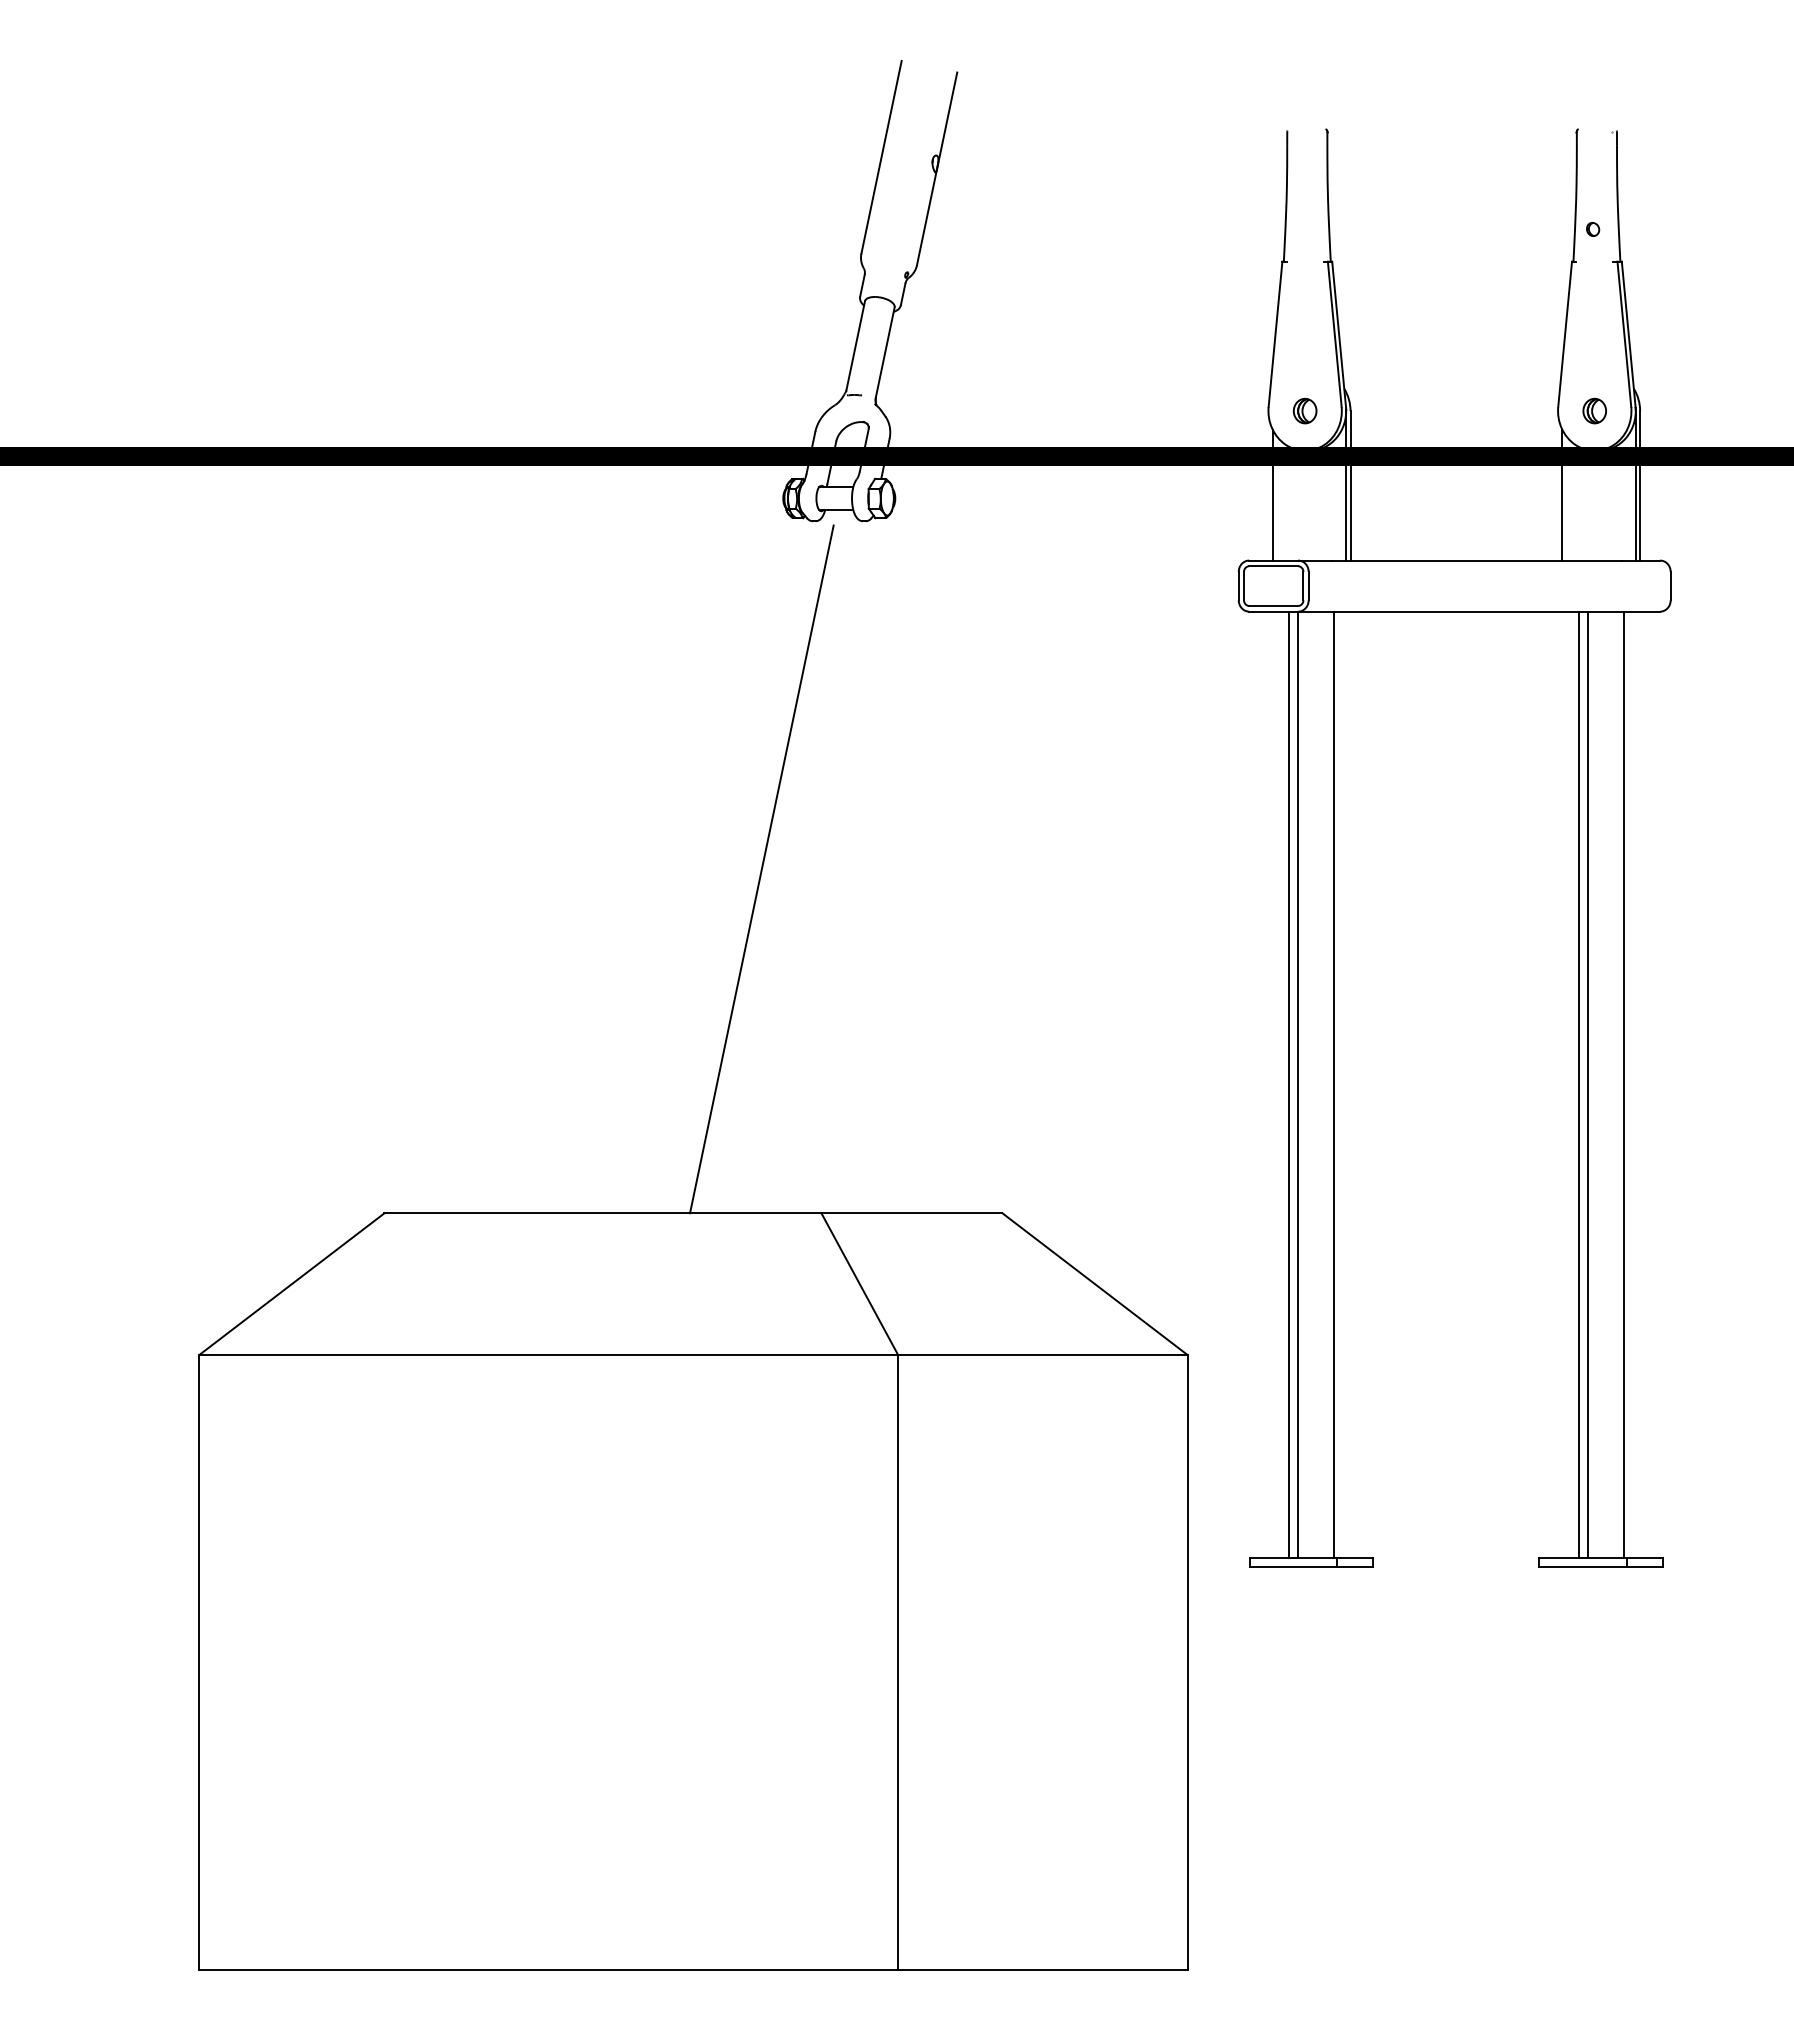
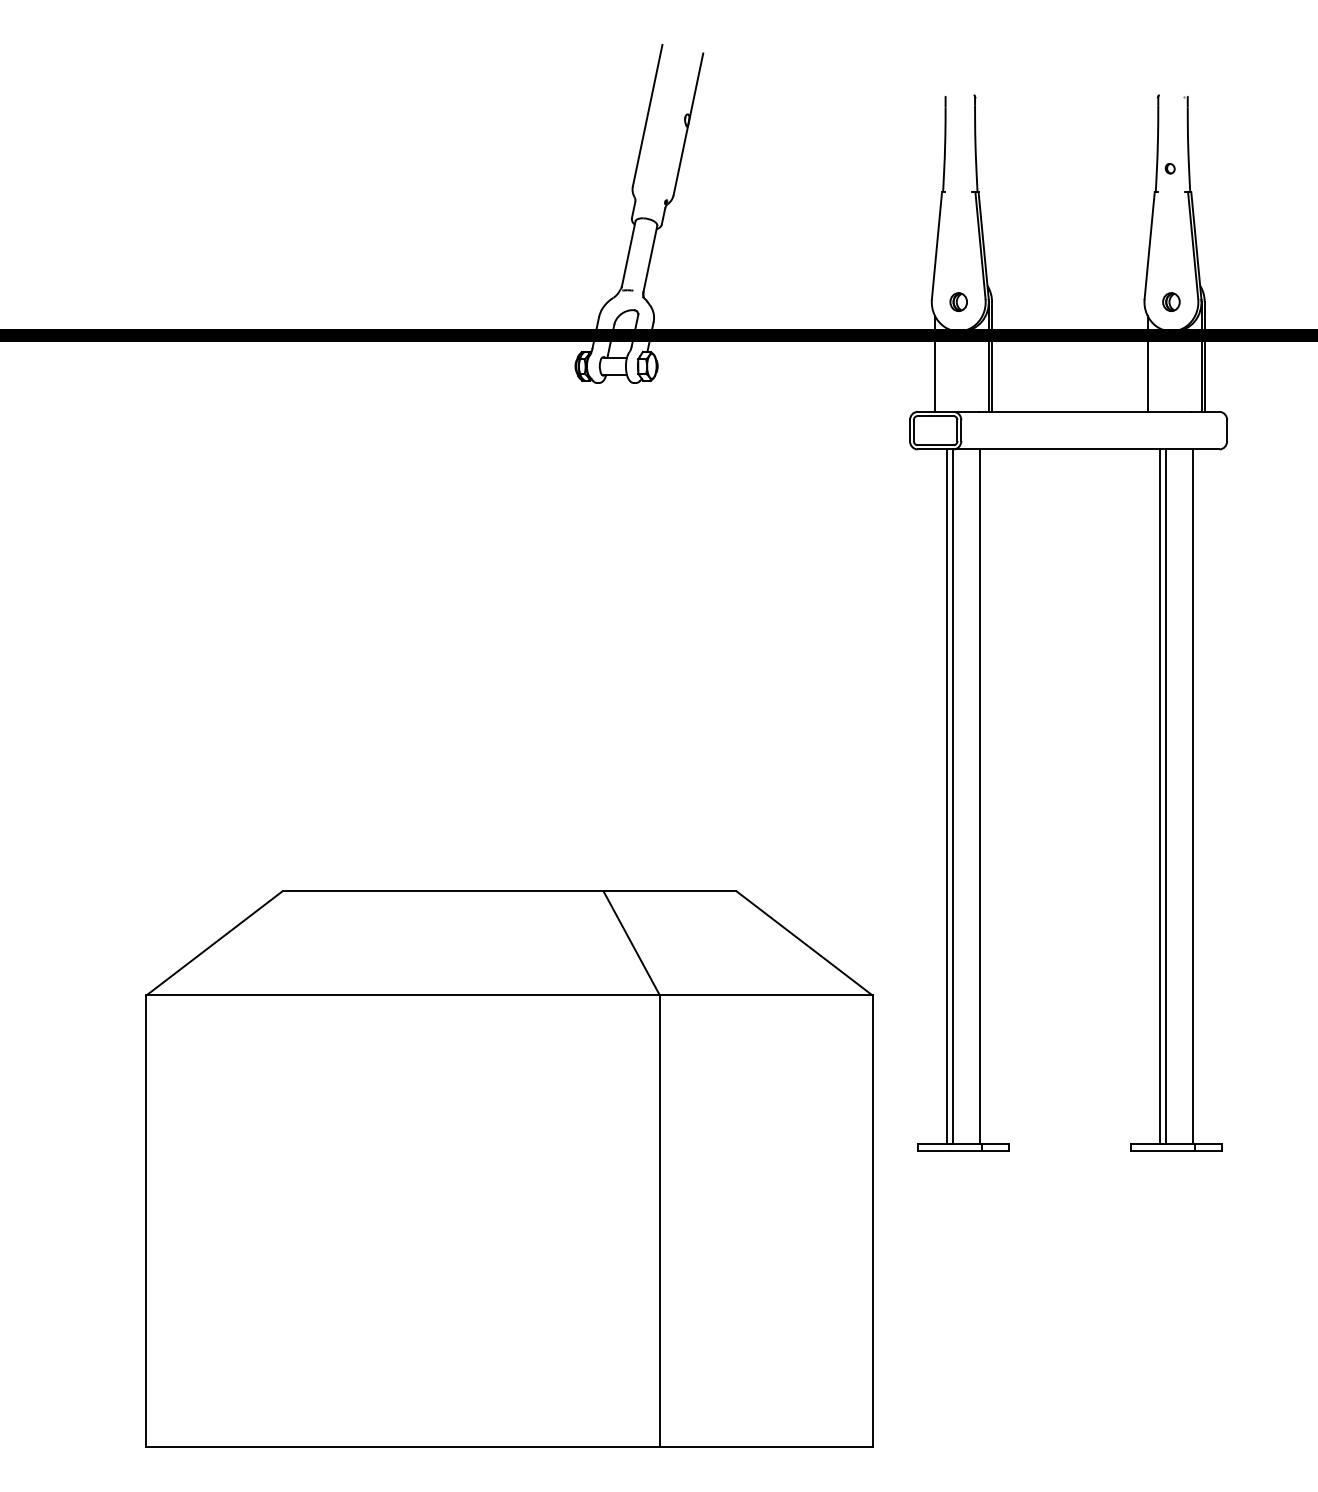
line: (761, 869) -> (559, 638), removed

